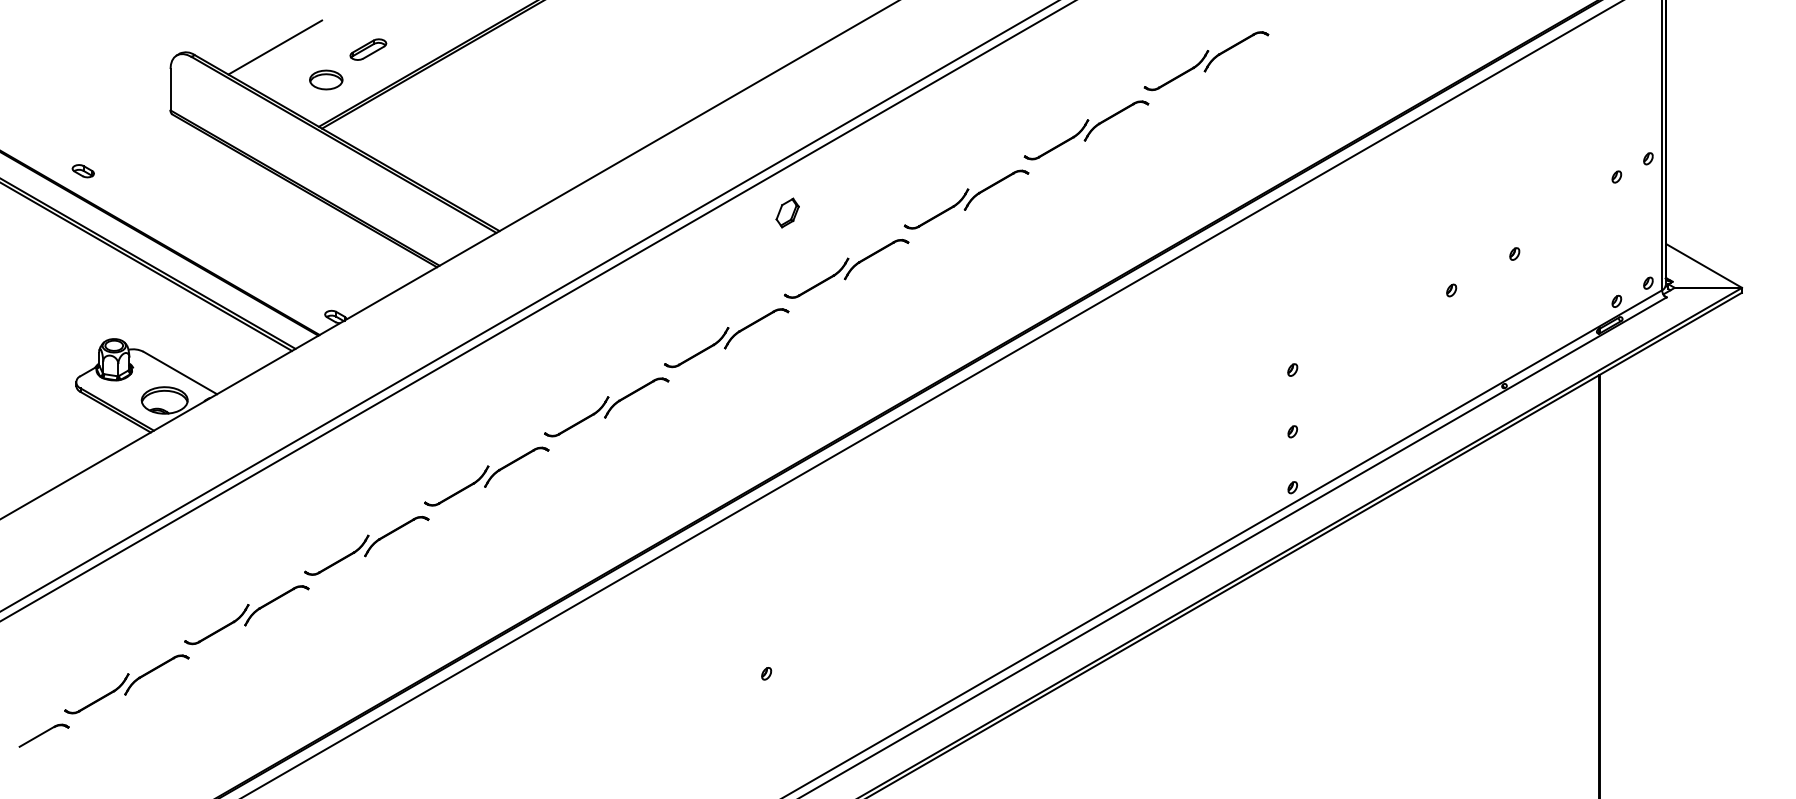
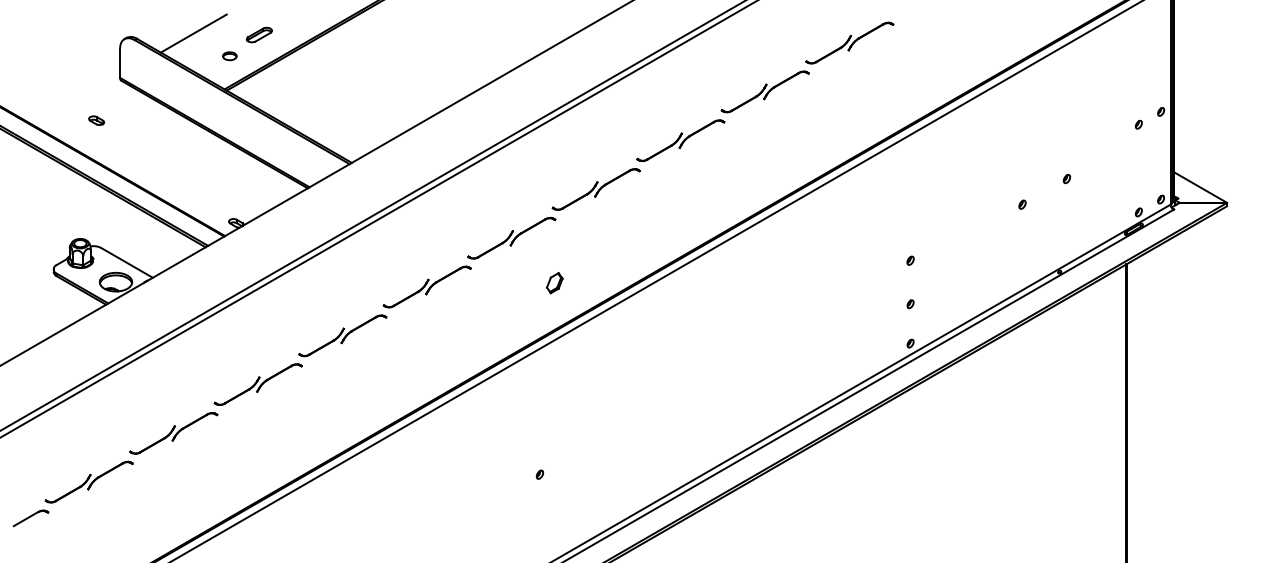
part: (325, 78) -> (229, 55), size x0.6
part: (83, 170) -> (96, 120), moved
part: (787, 213) -> (554, 283), moved

